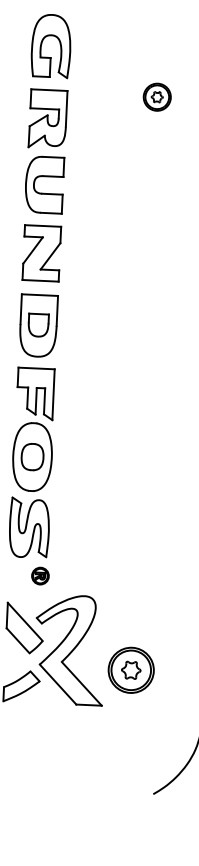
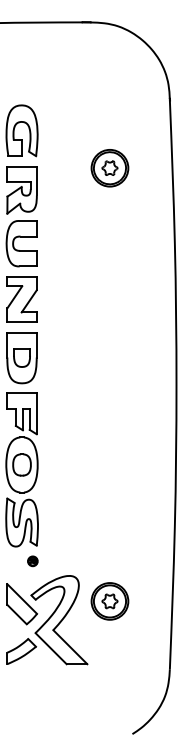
part: (156, 97) -> (109, 168), size x1.67
part: (40, 576) -> (32, 561), size x0.71
part: (130, 670) -> (109, 601), moved

